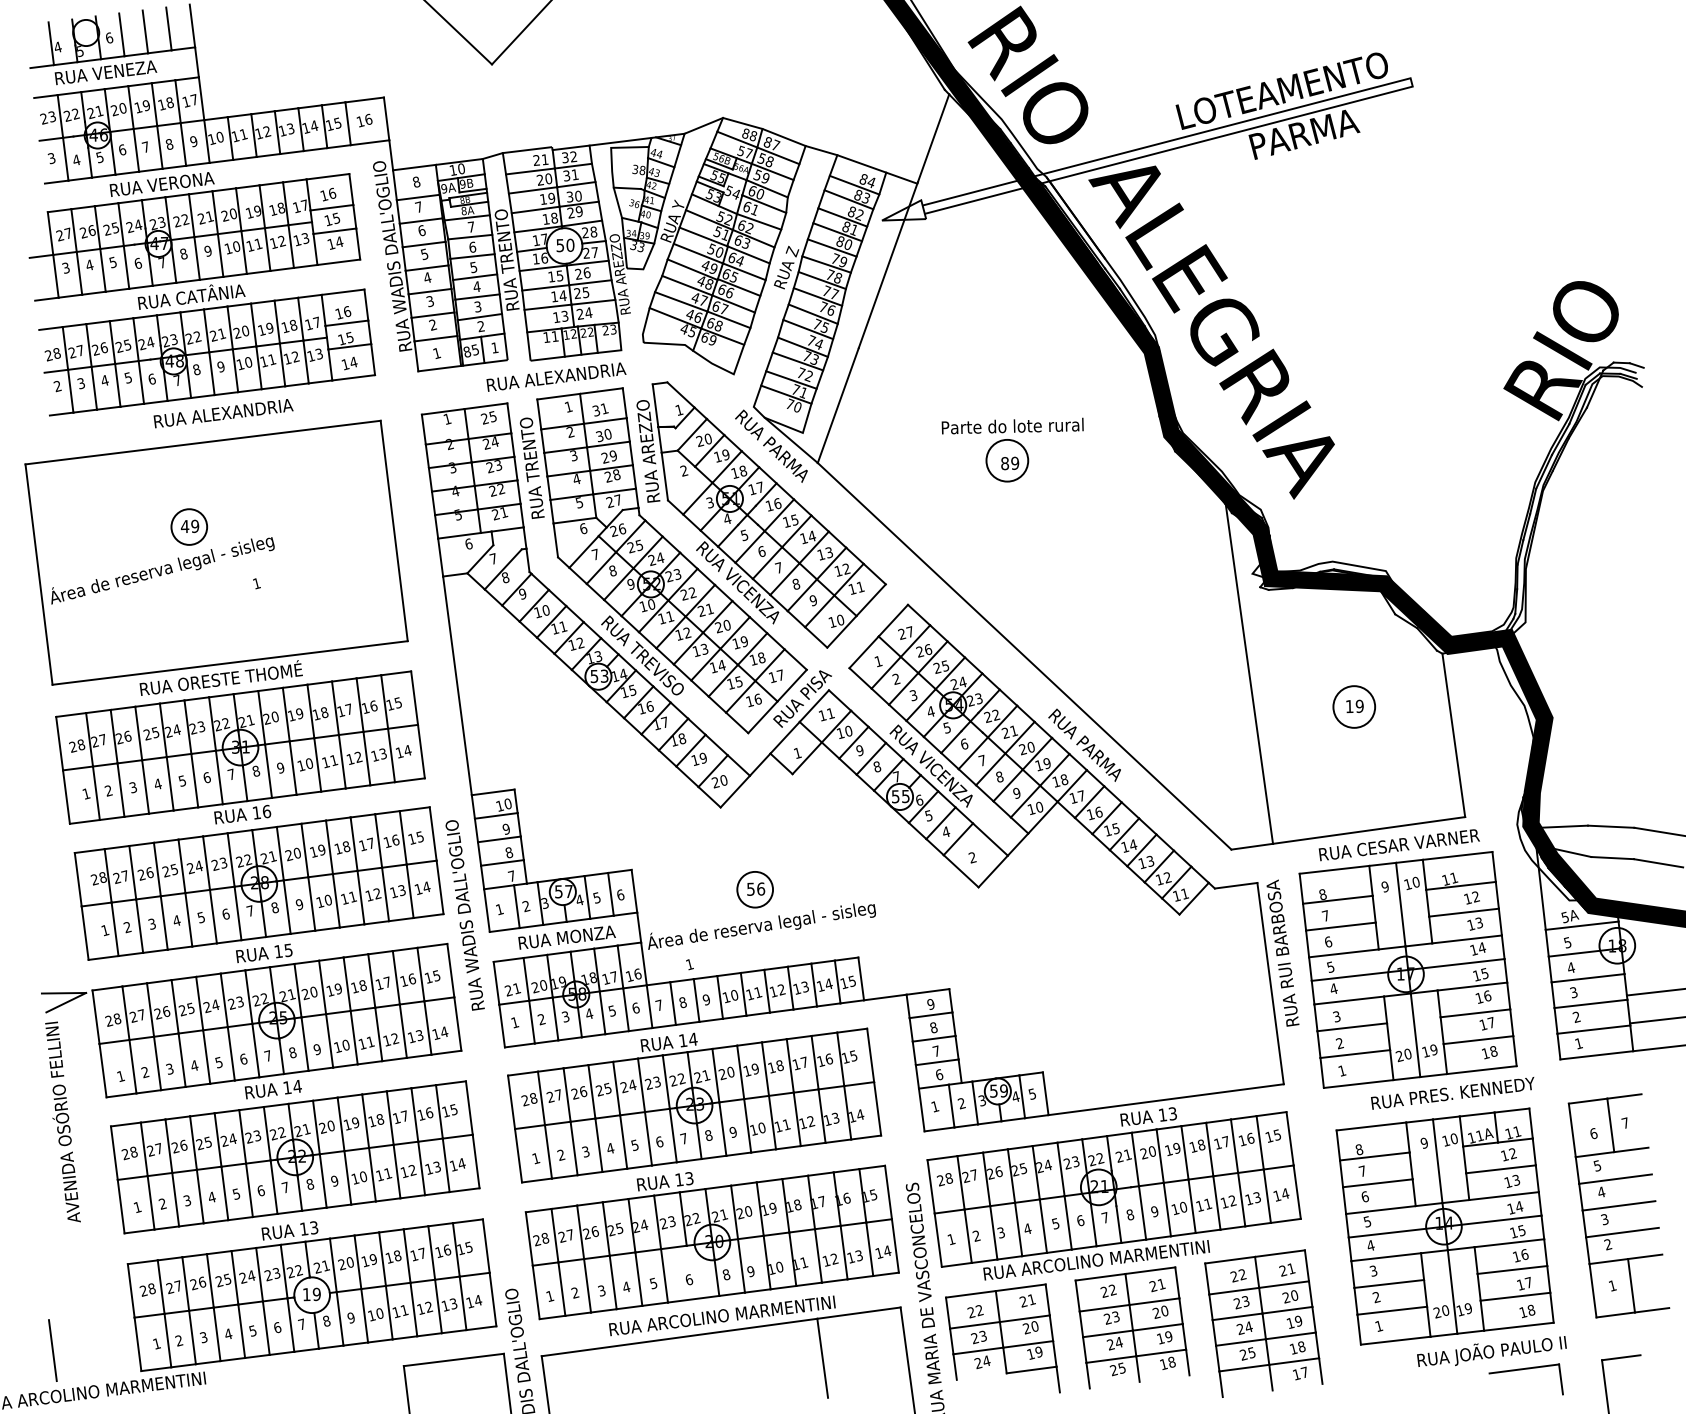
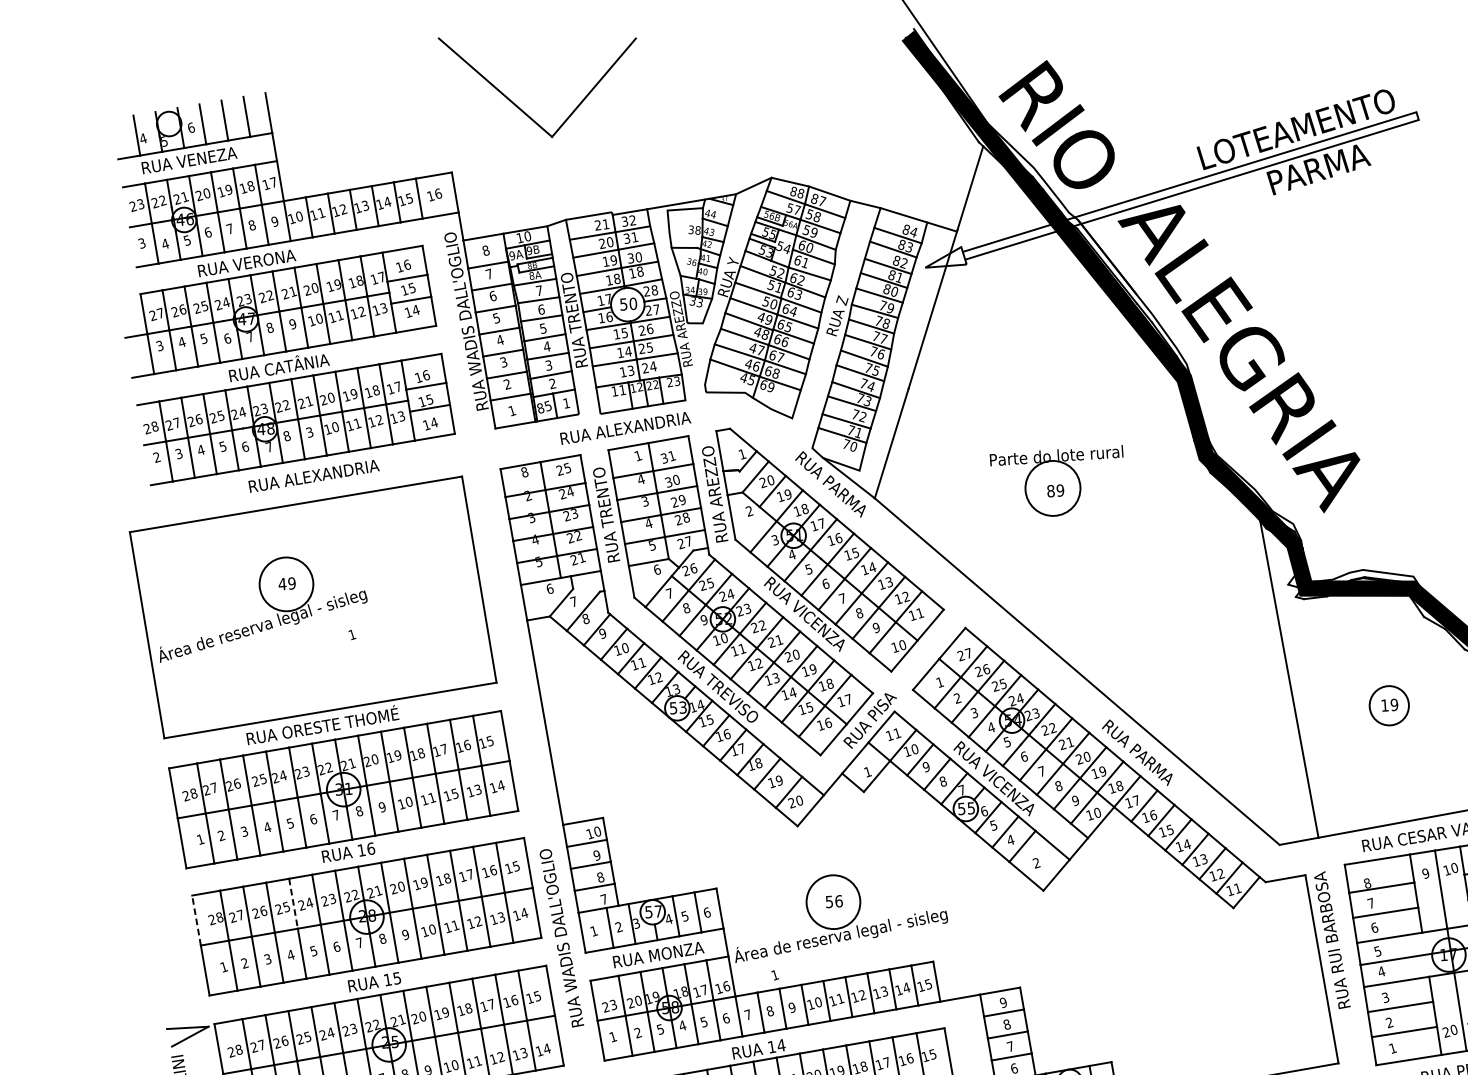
text: (575, 212) -> (636, 272), 29 -> 18
text: (220, 366) -> (309, 432), 9 -> 3
text: (447, 418) -> (524, 471), 1 -> 8
text: (570, 431) -> (640, 478), 2 -> 4
circle: (1007, 460) -> (1053, 488), size x1.4
circle: (189, 526) -> (286, 583), size x1.6
text: (358, 756) -> (454, 793), 12 -> 15
line: (181, 866) -> (293, 903), solid -> dashed
line: (78, 879) -> (196, 920), solid -> dashed
circle: (755, 889) -> (833, 901), size x1.6
text: (517, 988) -> (614, 1004), 21 -> 23
text: (565, 1015) -> (660, 1028), 3 -> 5

